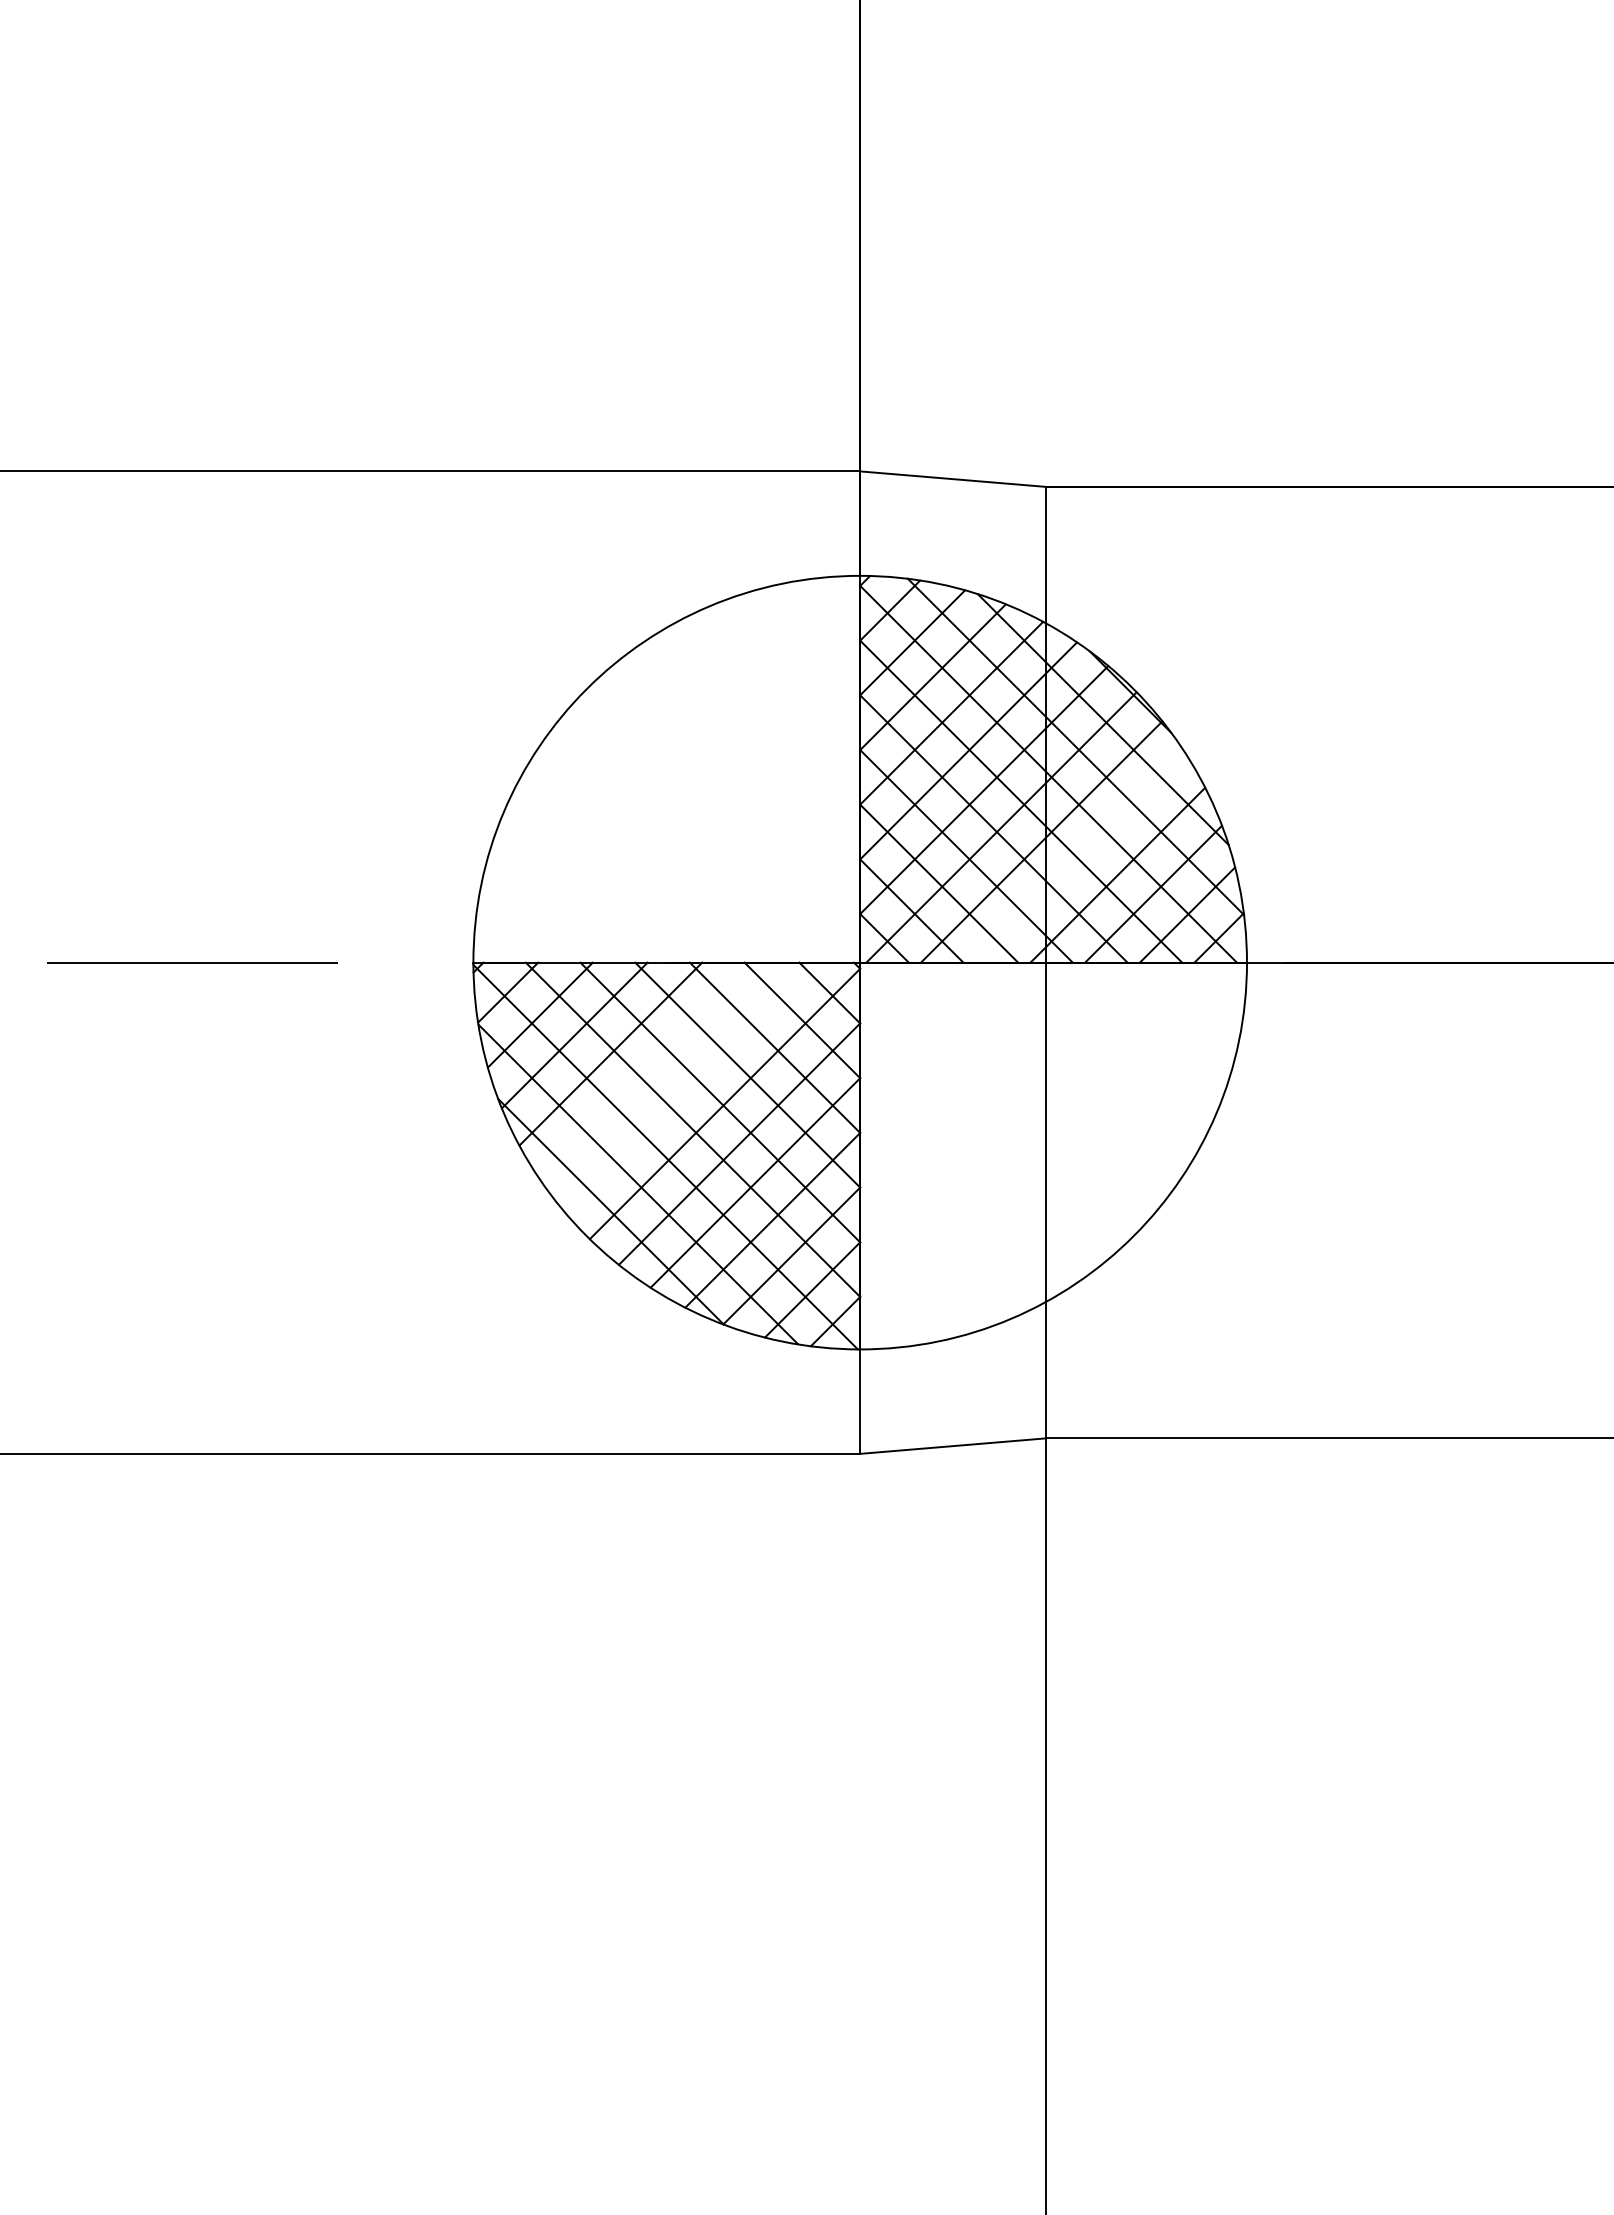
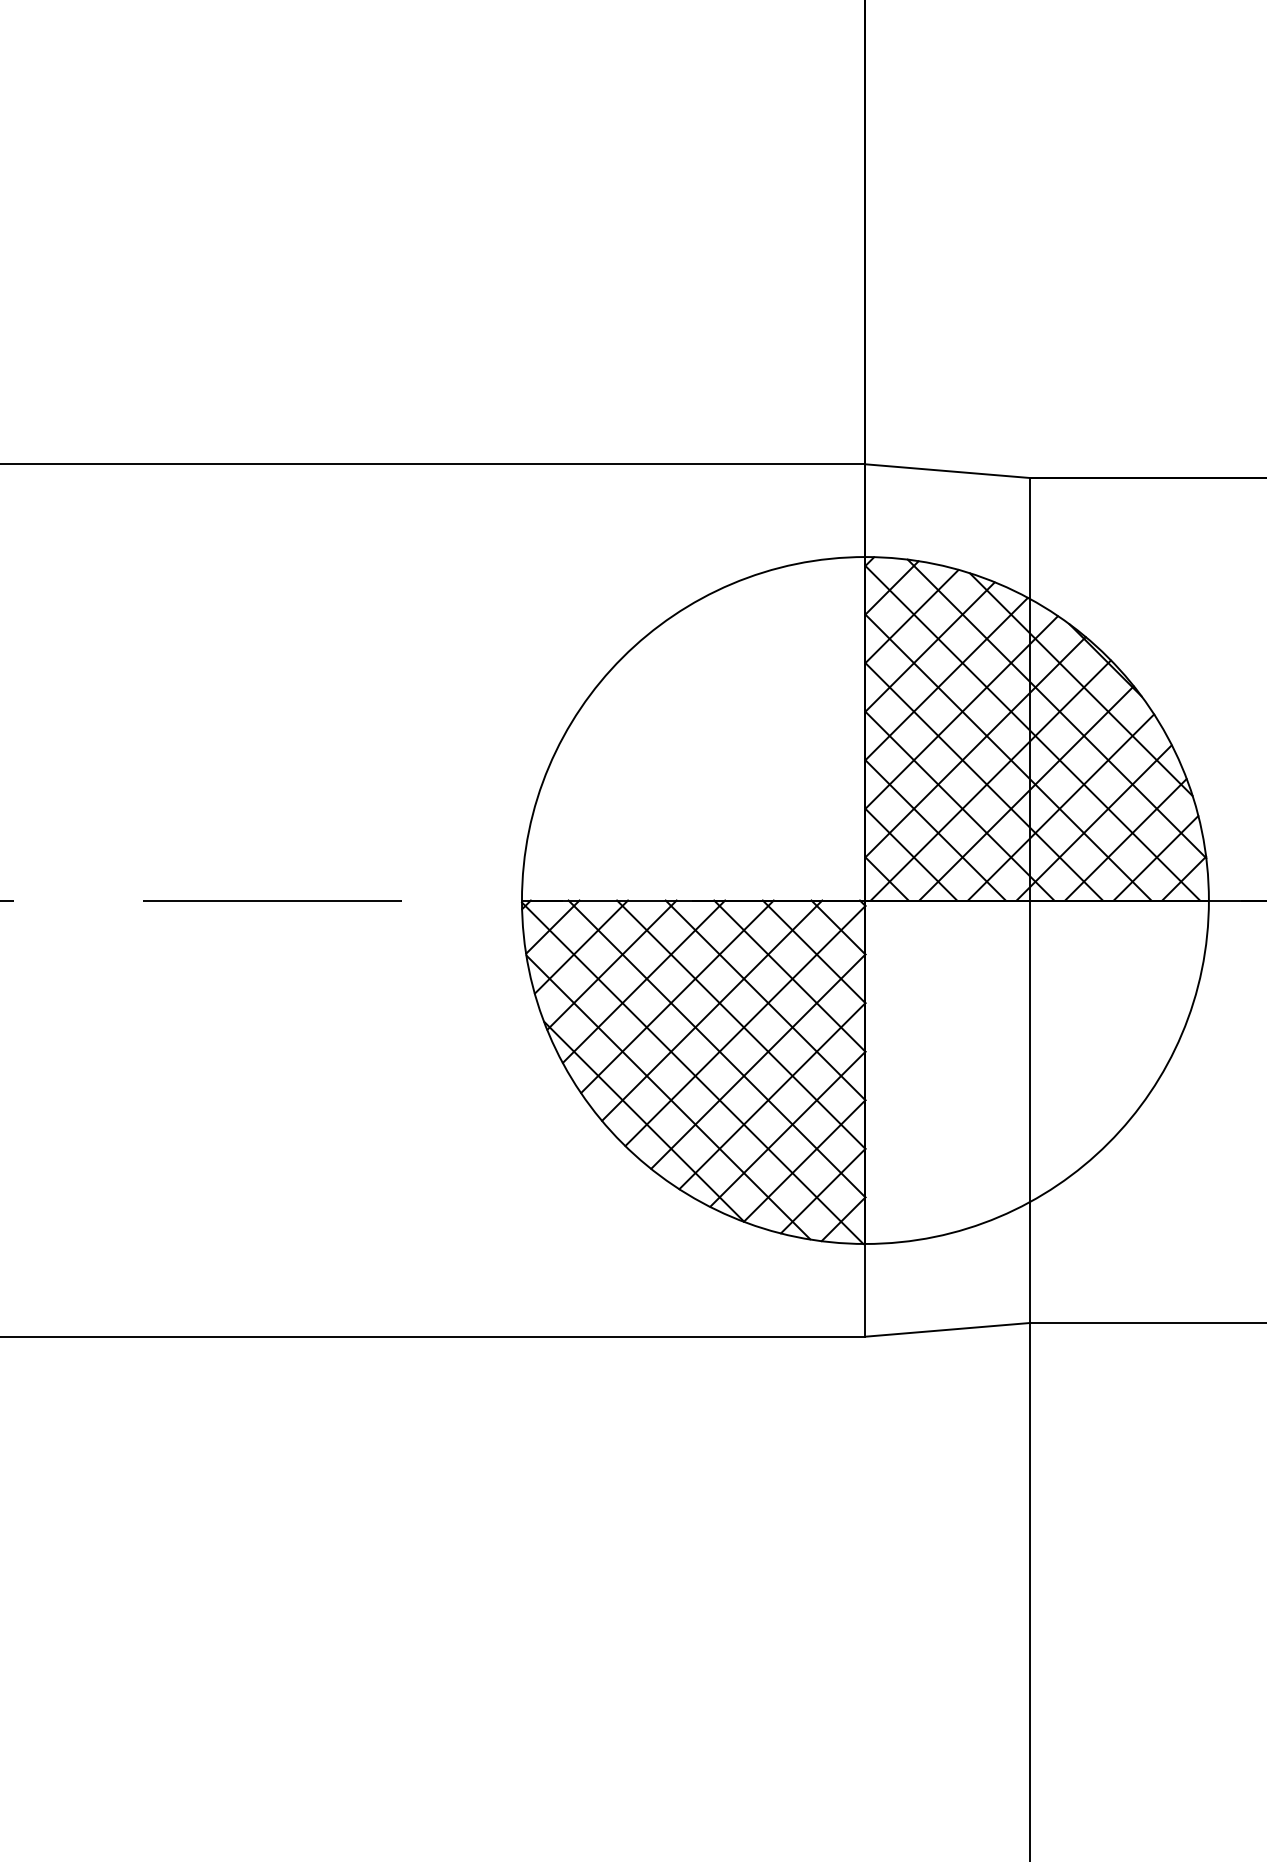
line: (1080, 857) -> (1061, 807), added
line: (648, 1070) -> (677, 996), added
line: (687, 1086) -> (712, 1010), added

